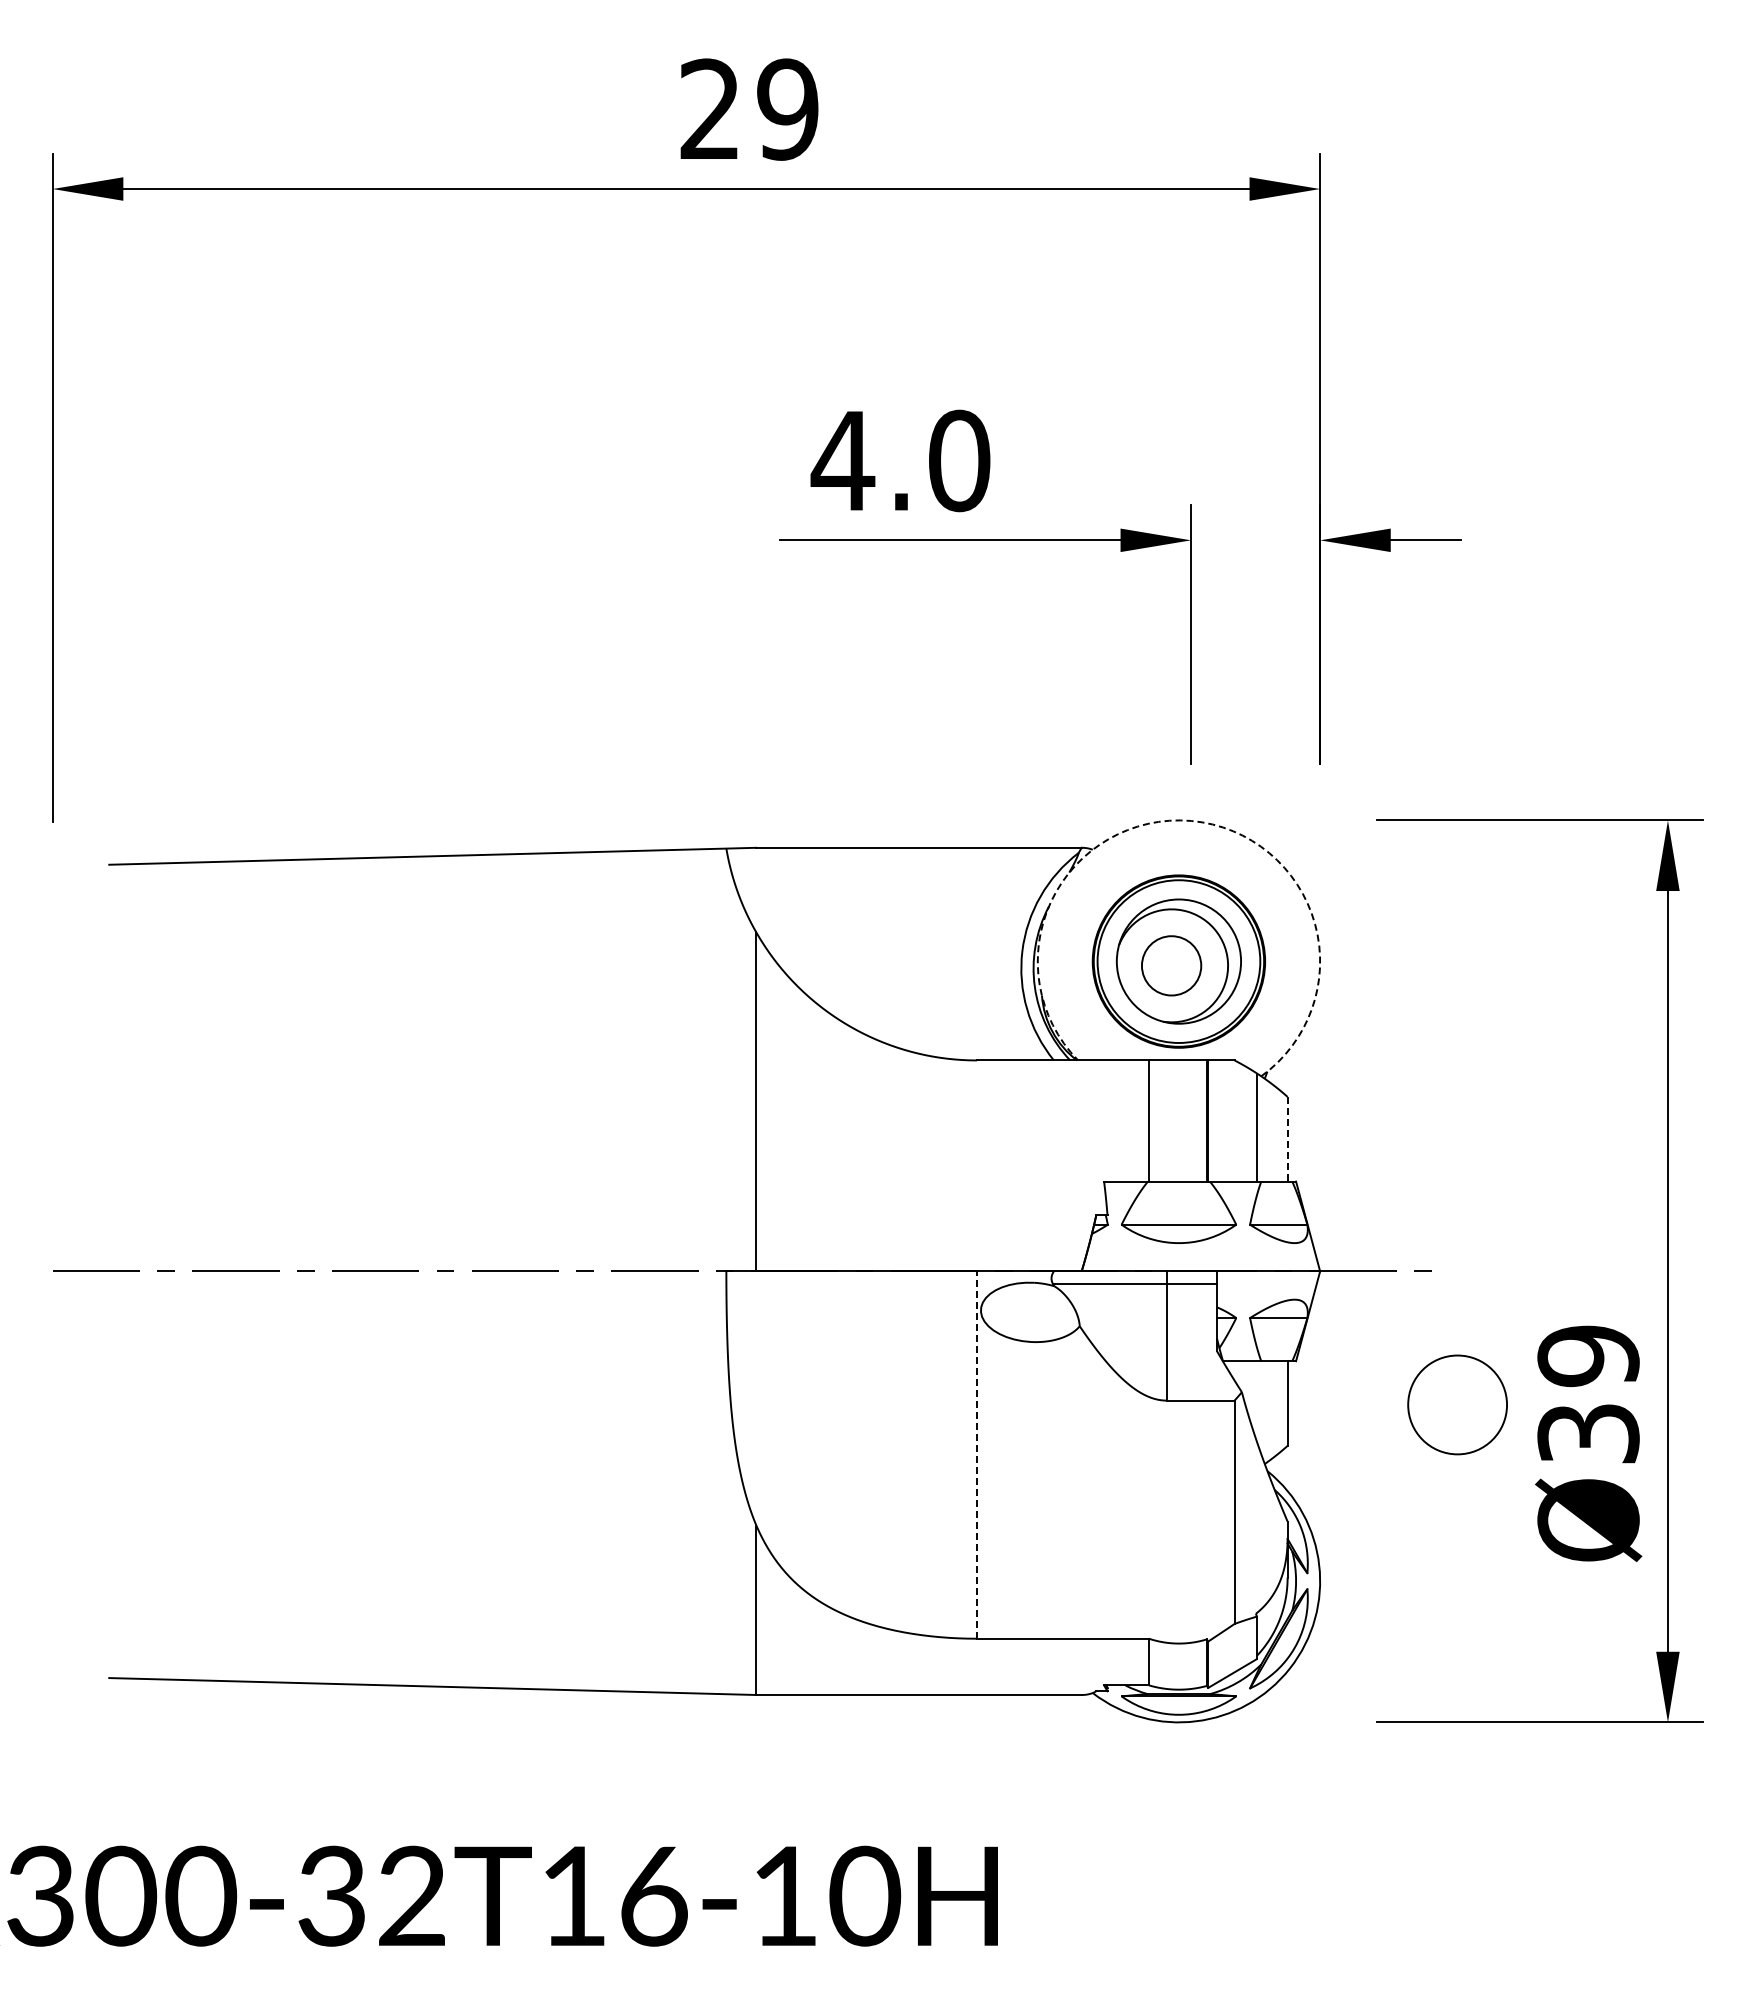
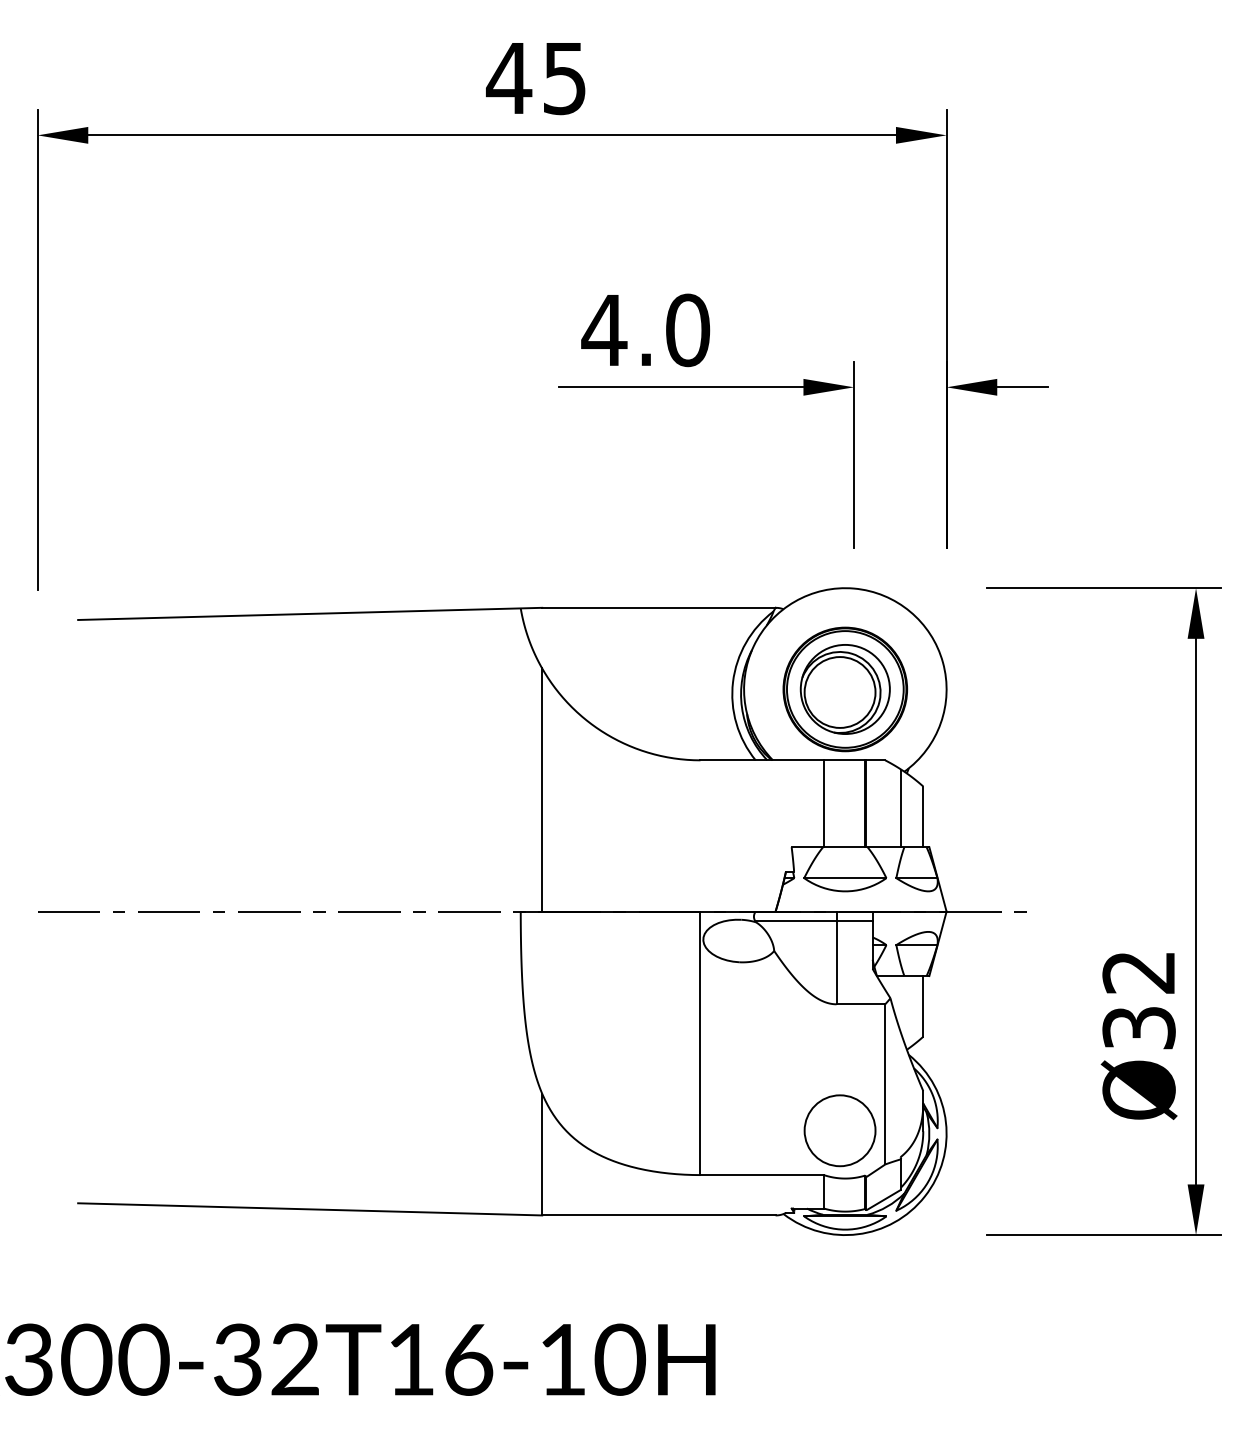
text: (747, 109) -> (535, 78), 29 -> 45
arc: (1191, 820) -> (854, 588), dashed -> solid
circle: (1171, 965) -> (839, 692), size x1.67
line: (1287, 1139) -> (923, 817), dashed -> solid
text: (1588, 1356) -> (1139, 972), Ø39 -> Ø32
circle: (1457, 1404) -> (839, 1130), moved
line: (976, 1455) -> (700, 1043), dashed -> solid

